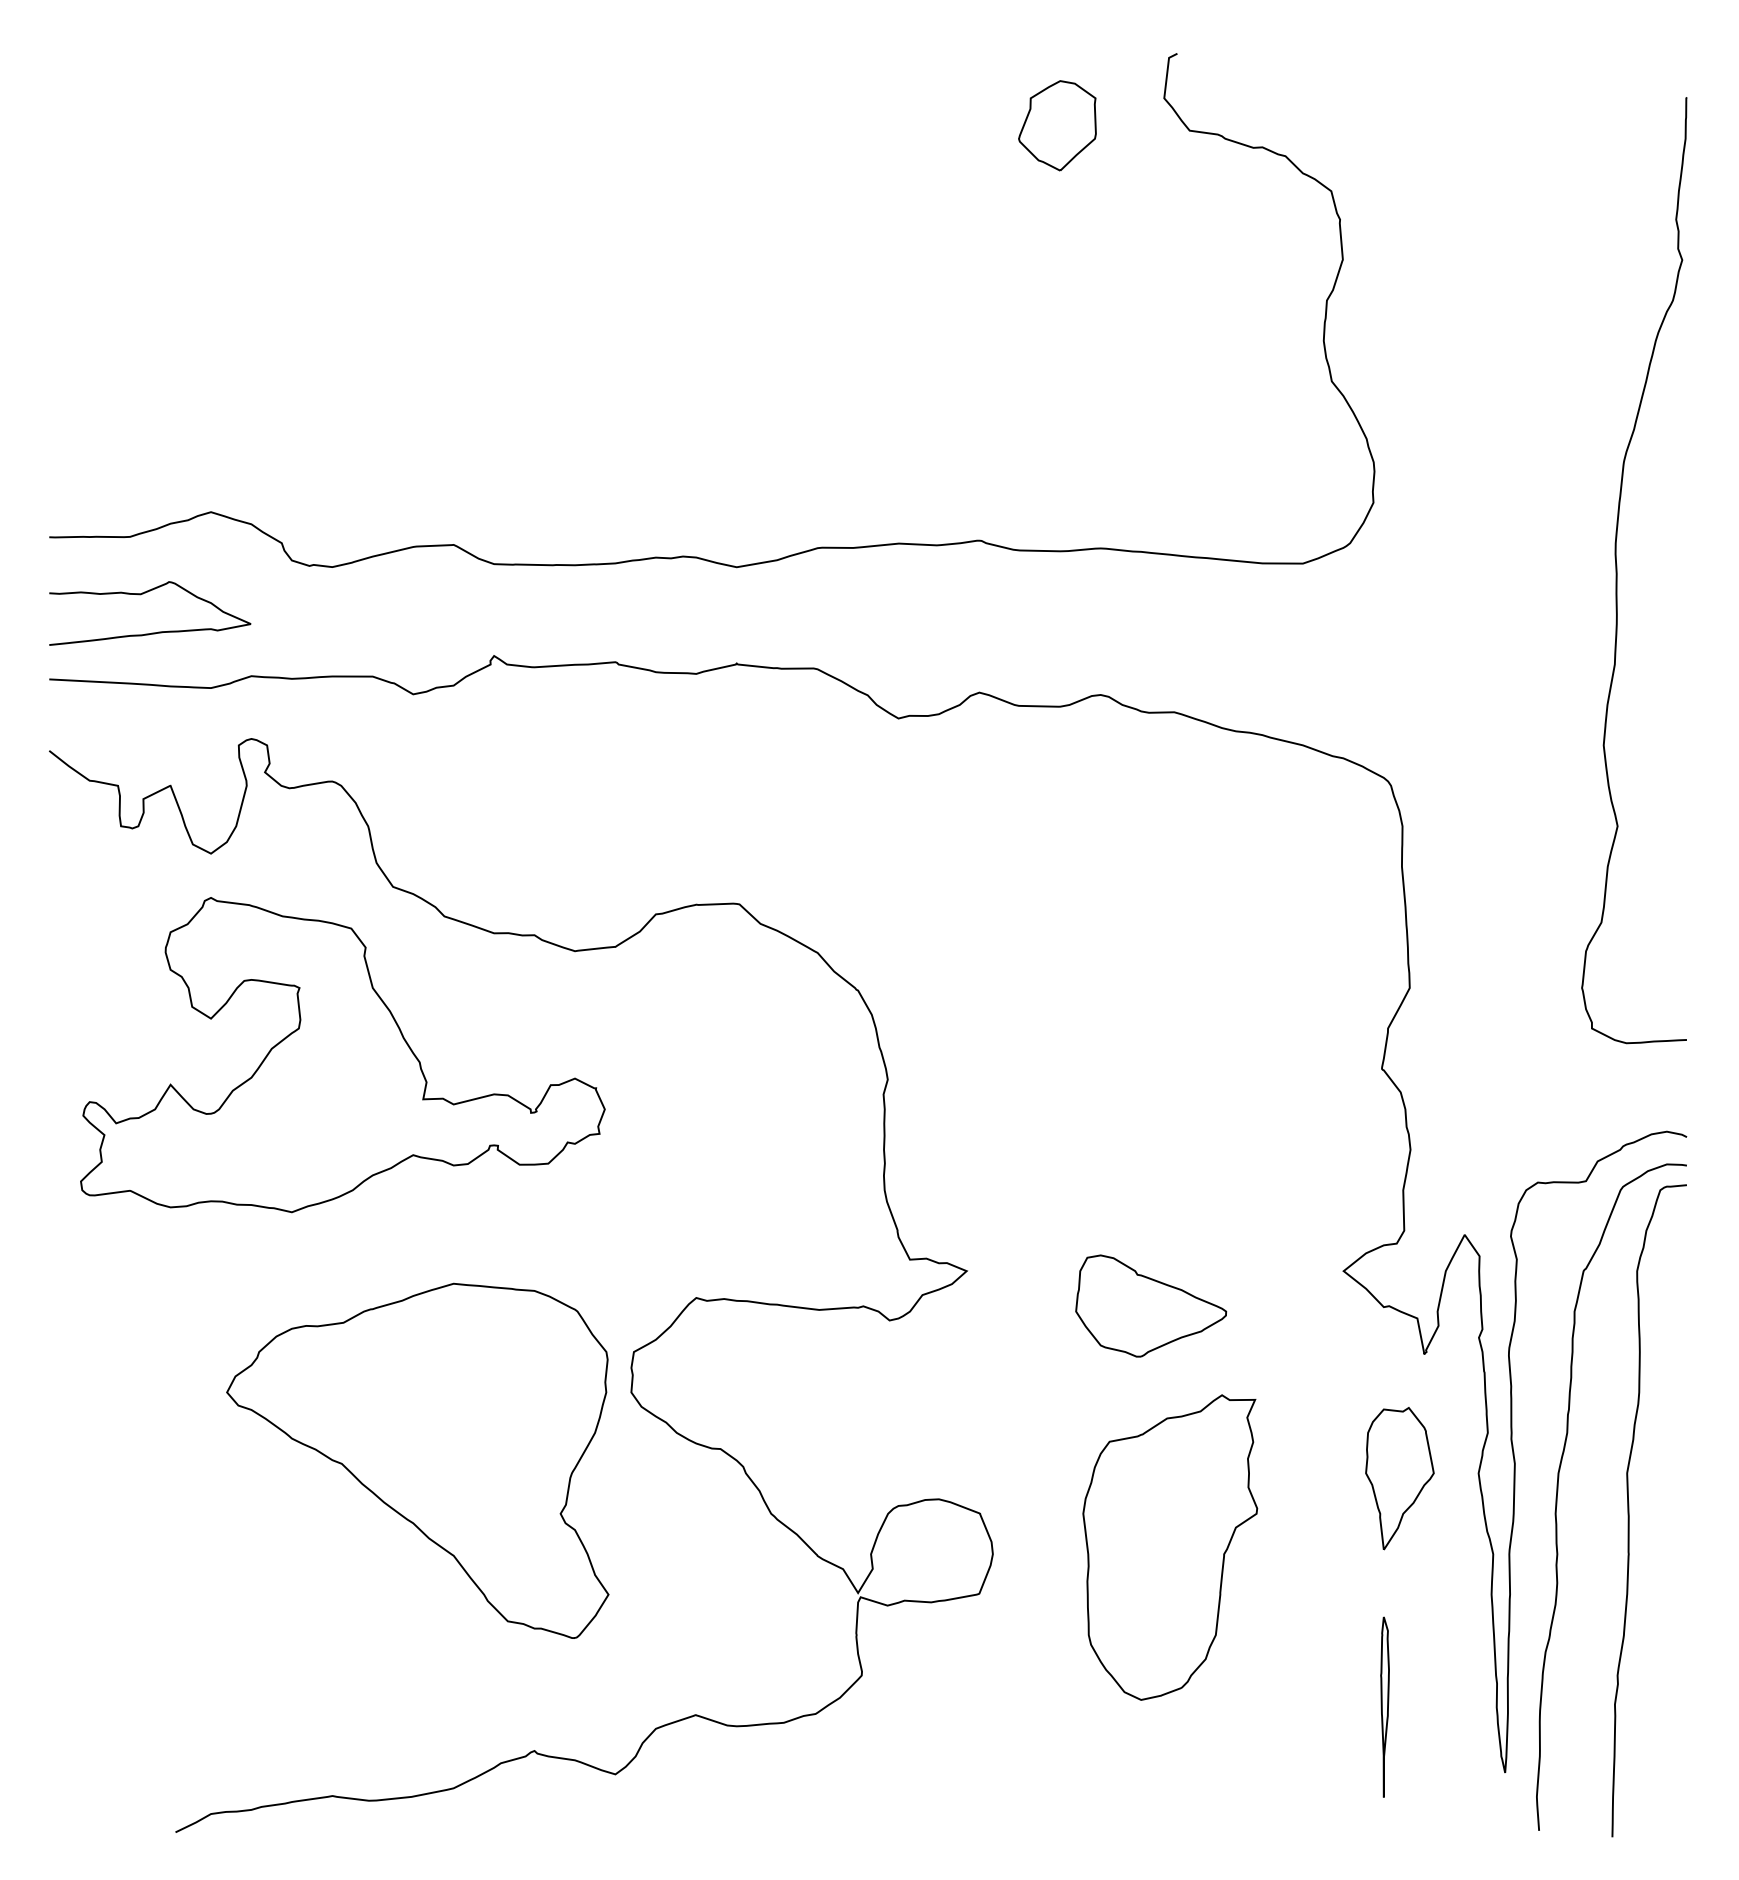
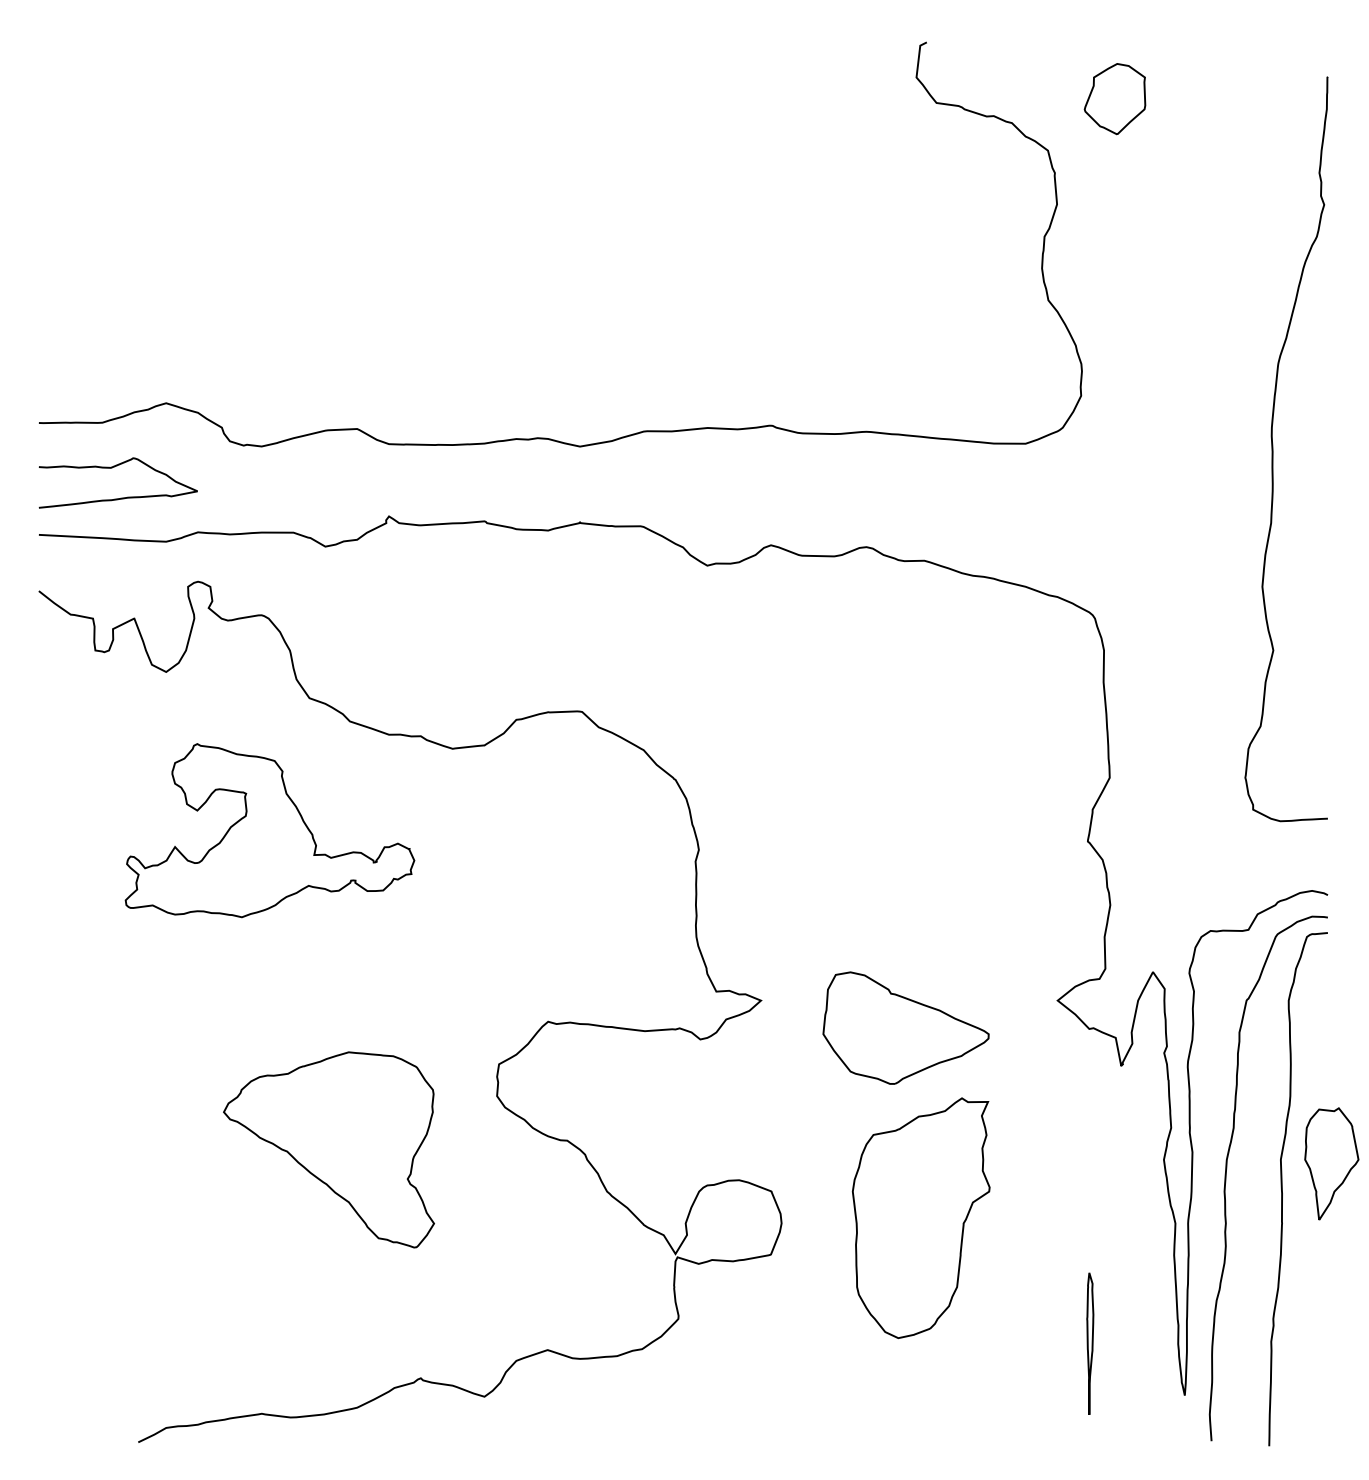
part: (1057, 125) -> (1115, 98), moved
part: (342, 1055) -> (269, 830), size x0.7
part: (1151, 1305) -> (906, 1027), size x1.4
part: (417, 1460) -> (328, 1149), size x0.7
part: (1399, 1478) -> (1331, 1163), moved

